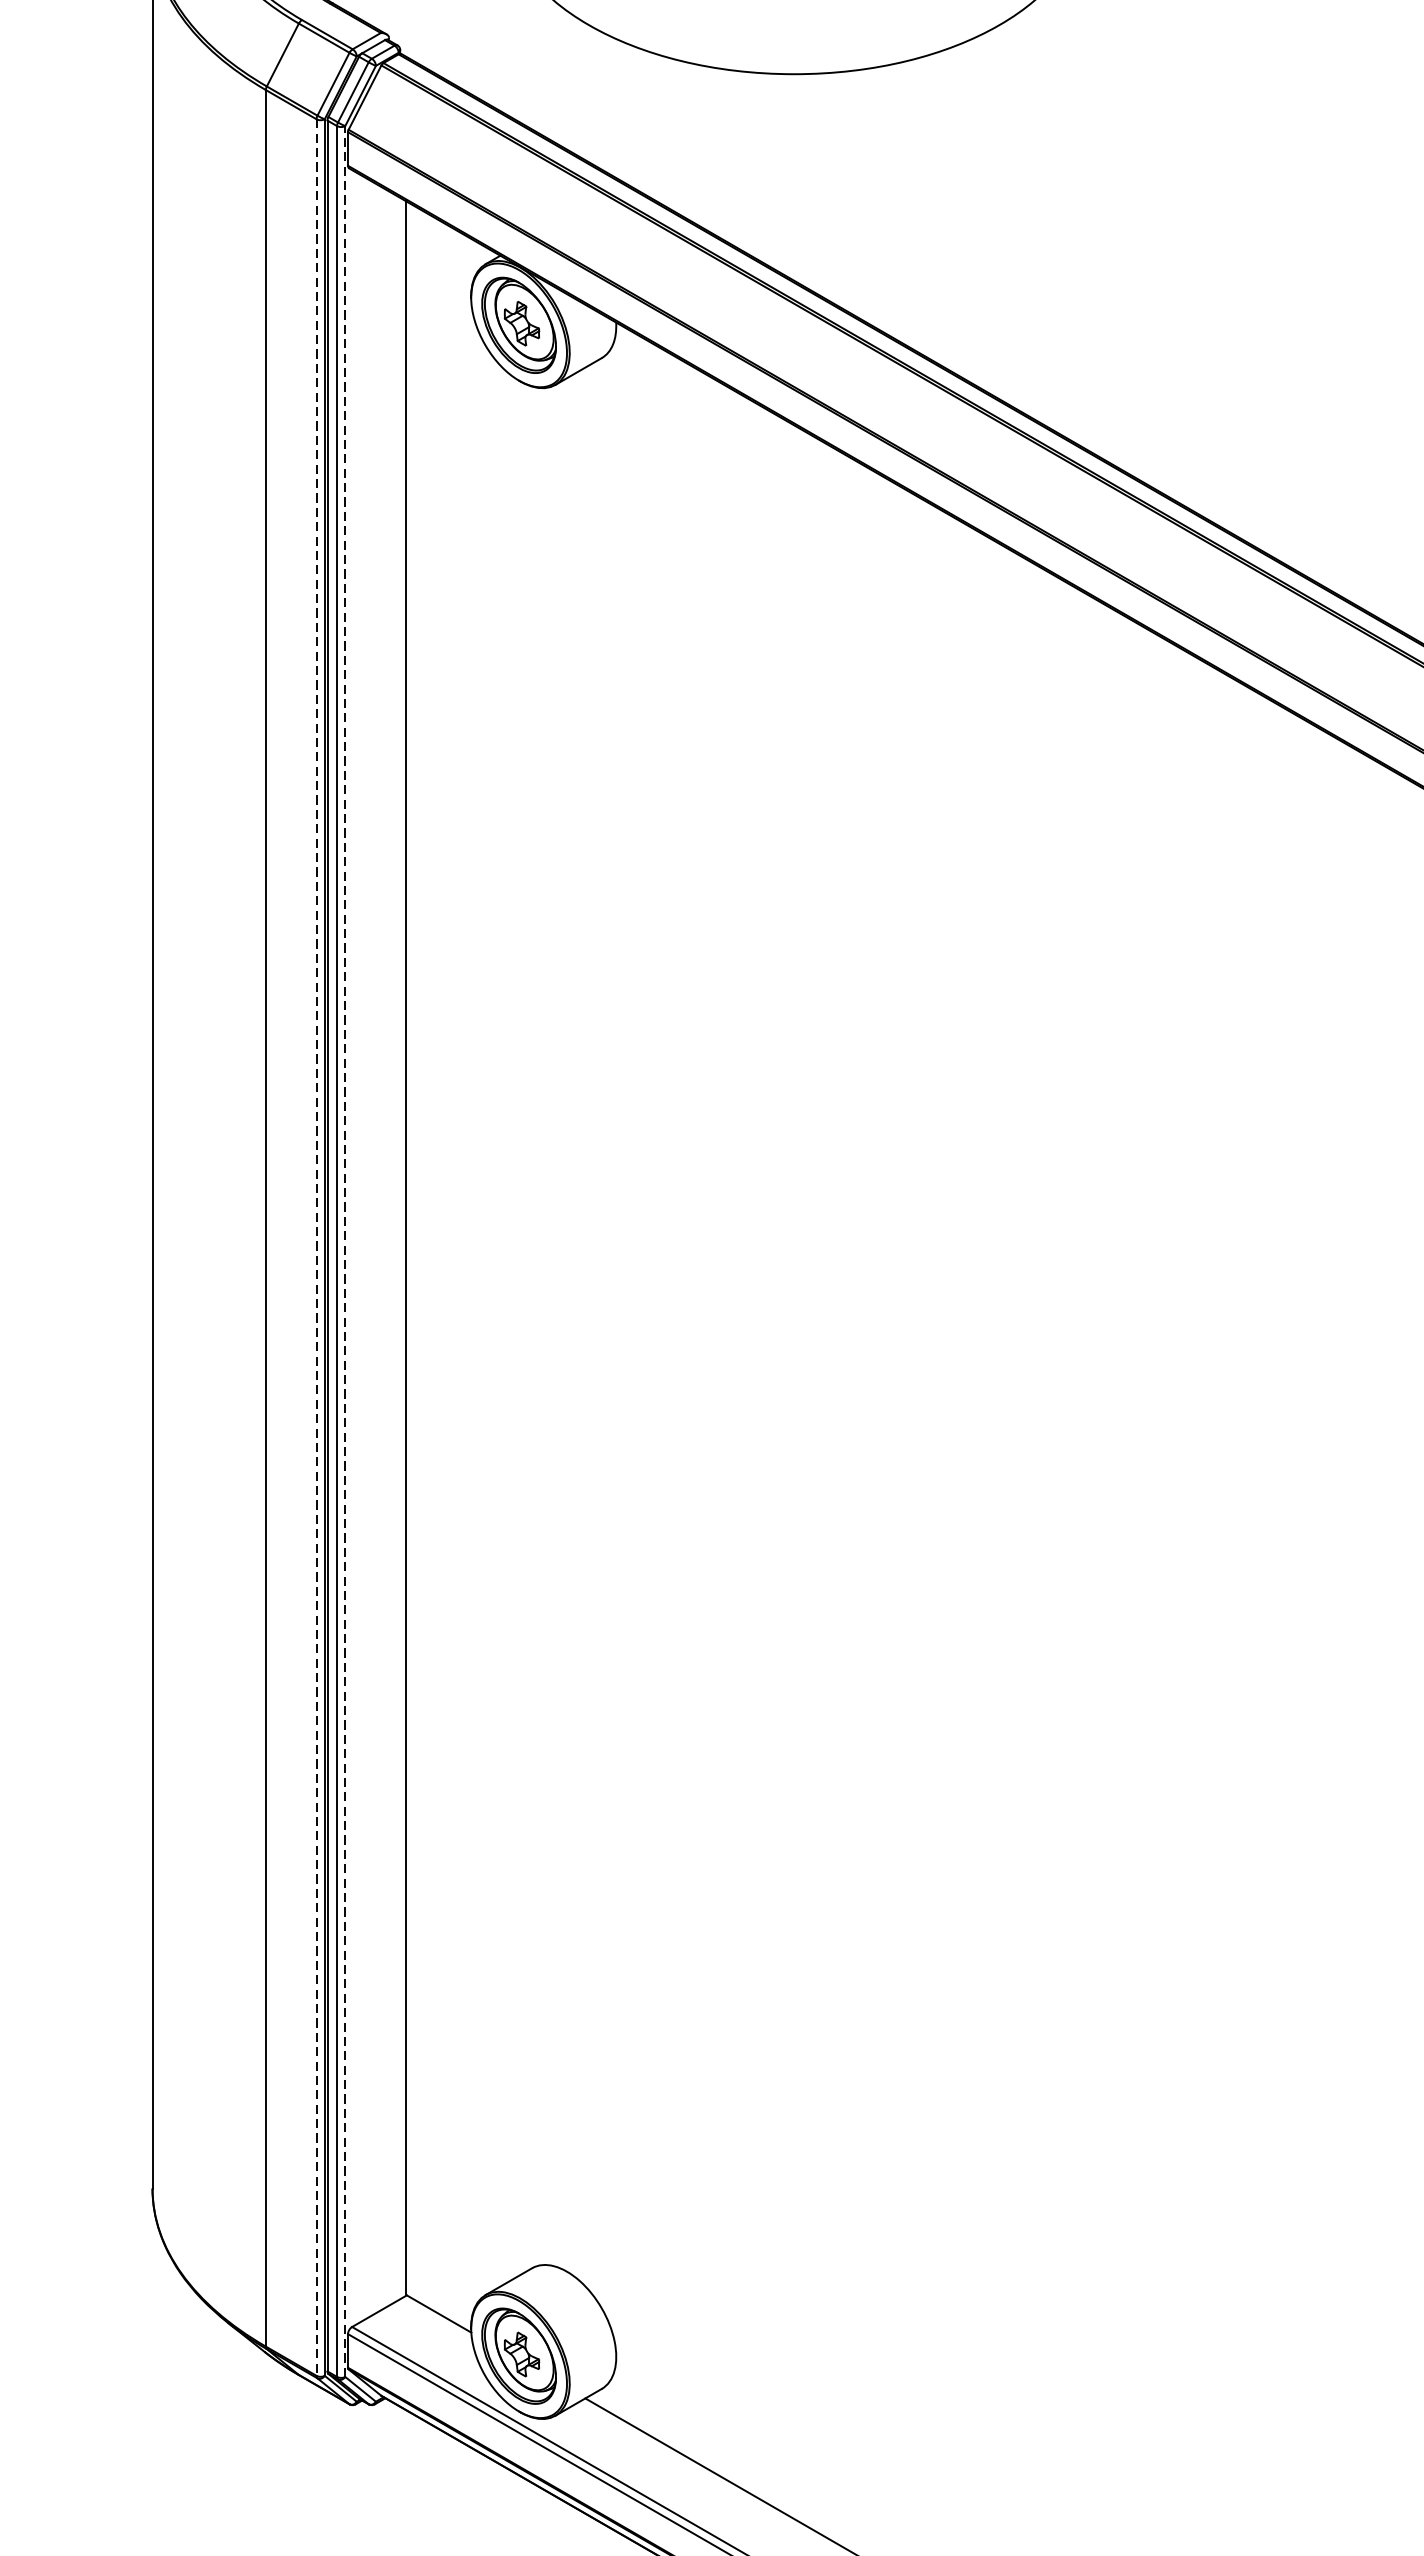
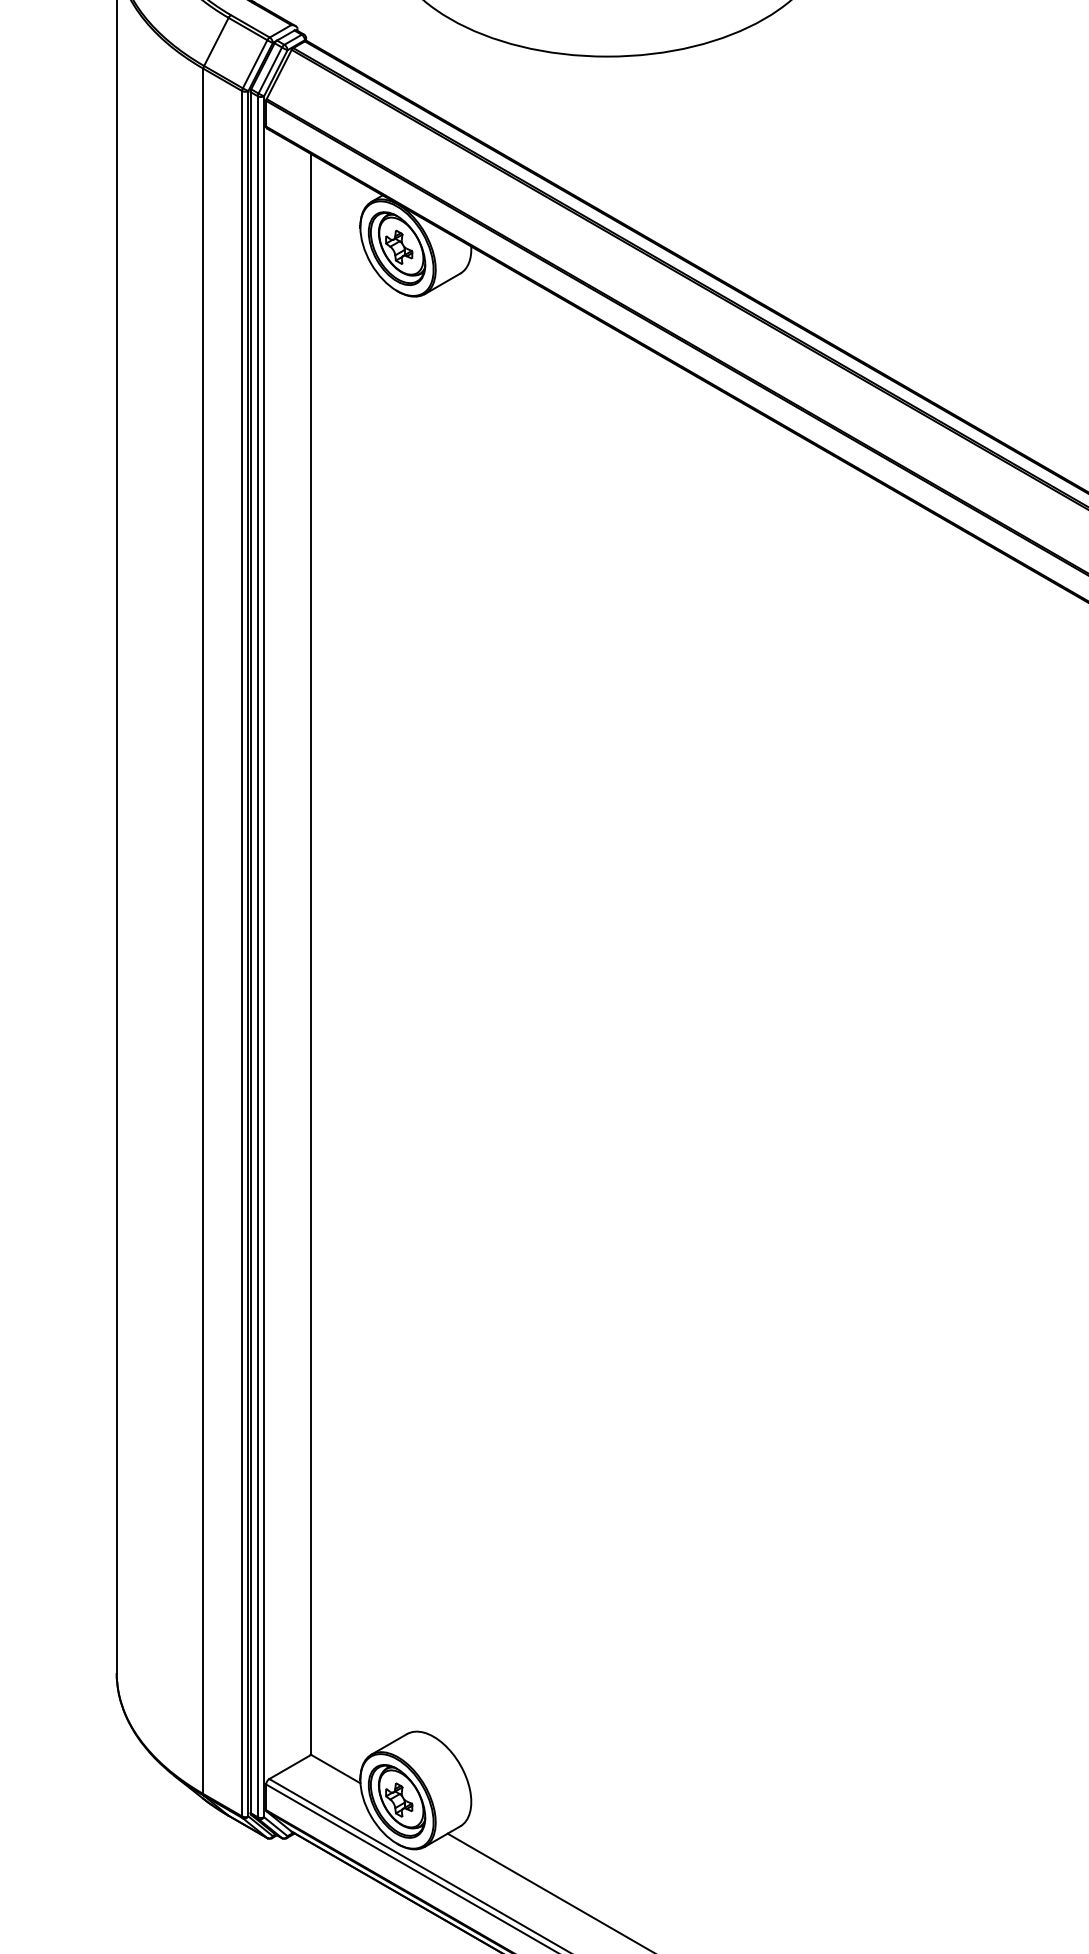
line: (317, 1247) -> (242, 953), dashed -> solid
line: (345, 1251) -> (264, 956), dashed -> solid

